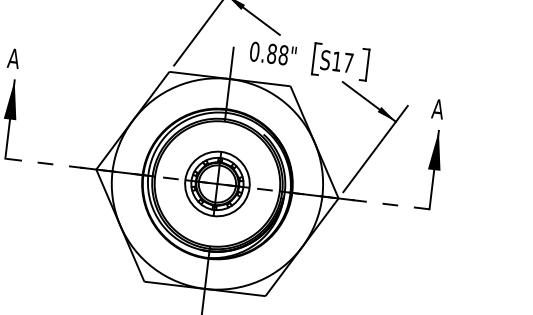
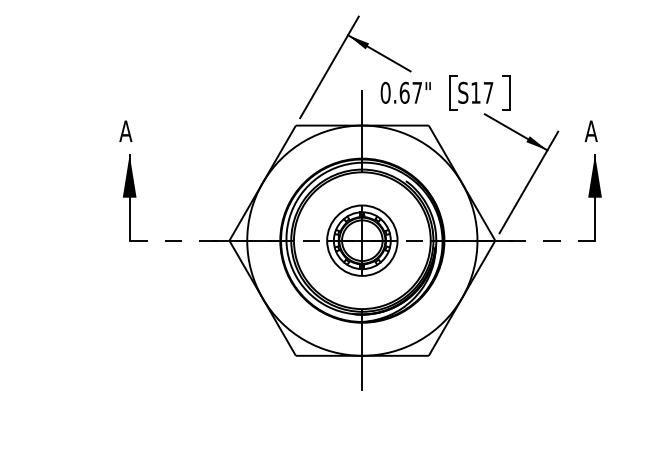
text: (277, 54) -> (410, 92), 0.88" -> 0.67"

